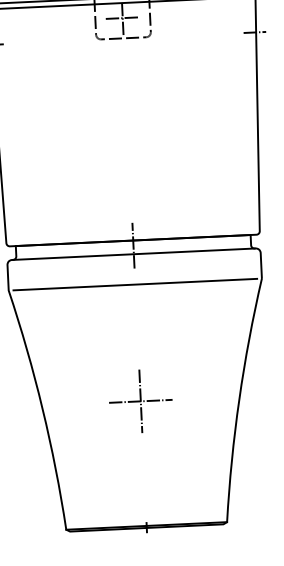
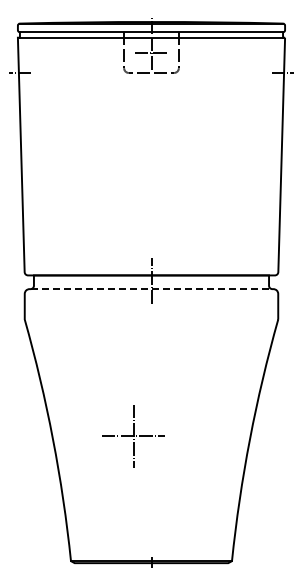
line: (133, 254) -> (151, 289), solid -> dashed
line: (135, 284) -> (151, 319), removed
part: (140, 401) -> (133, 436), moved

